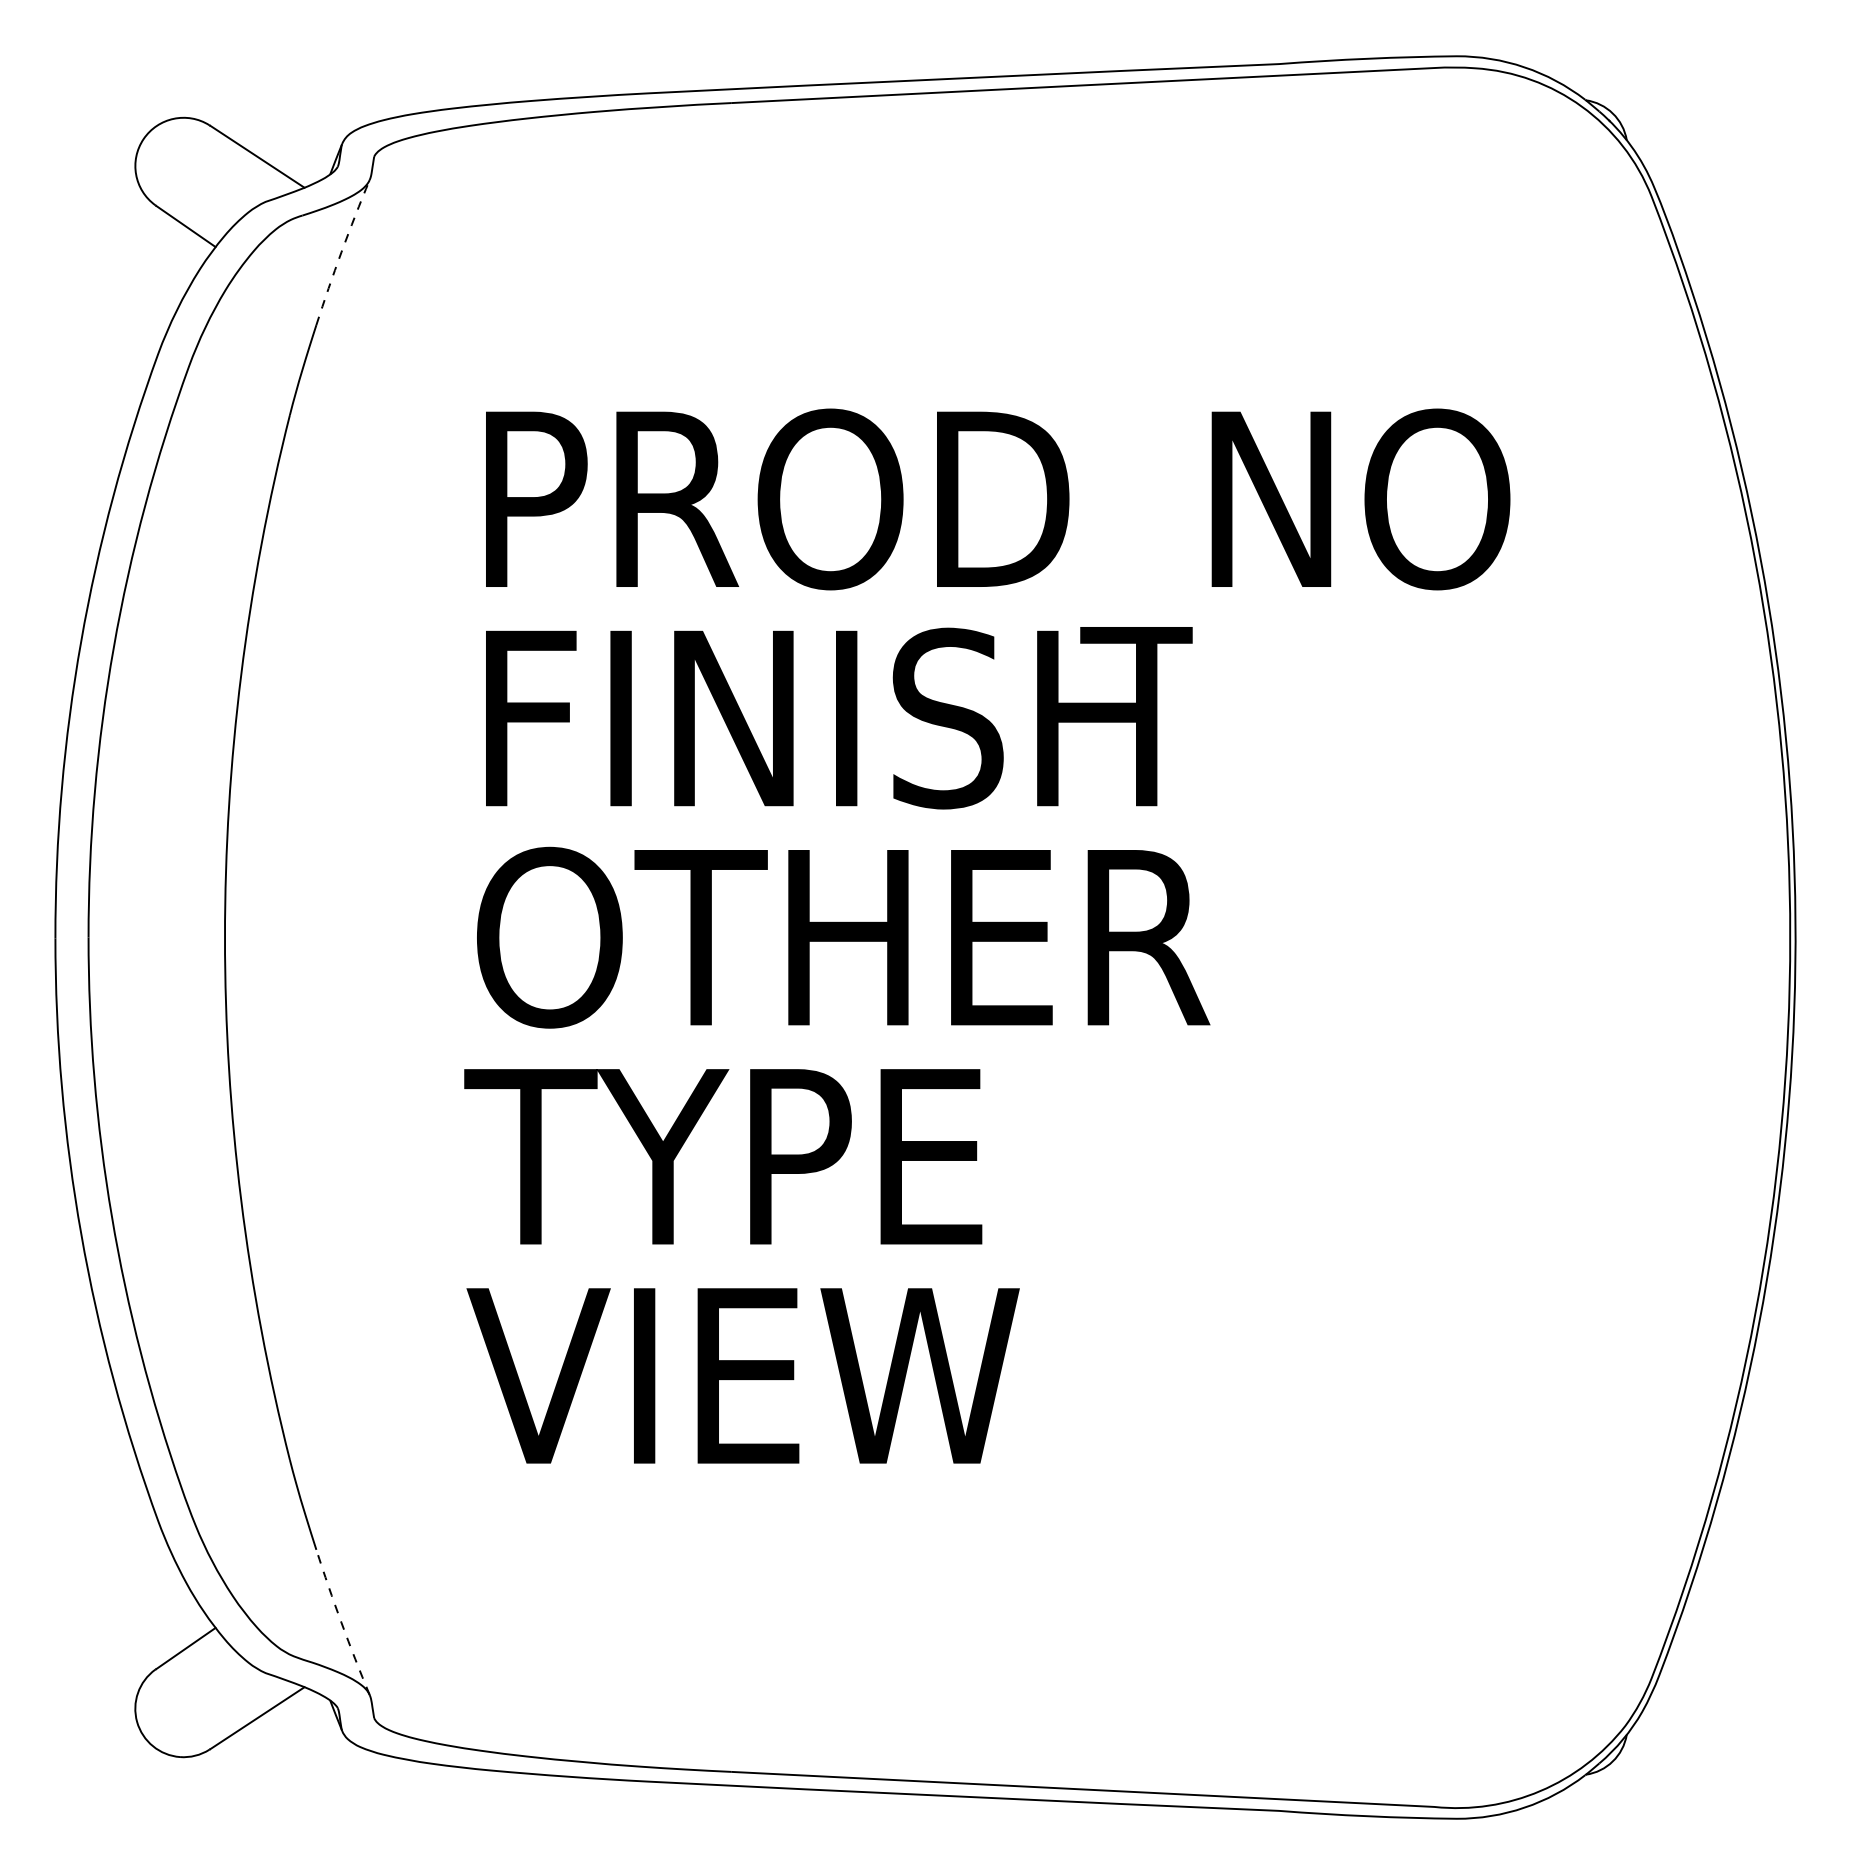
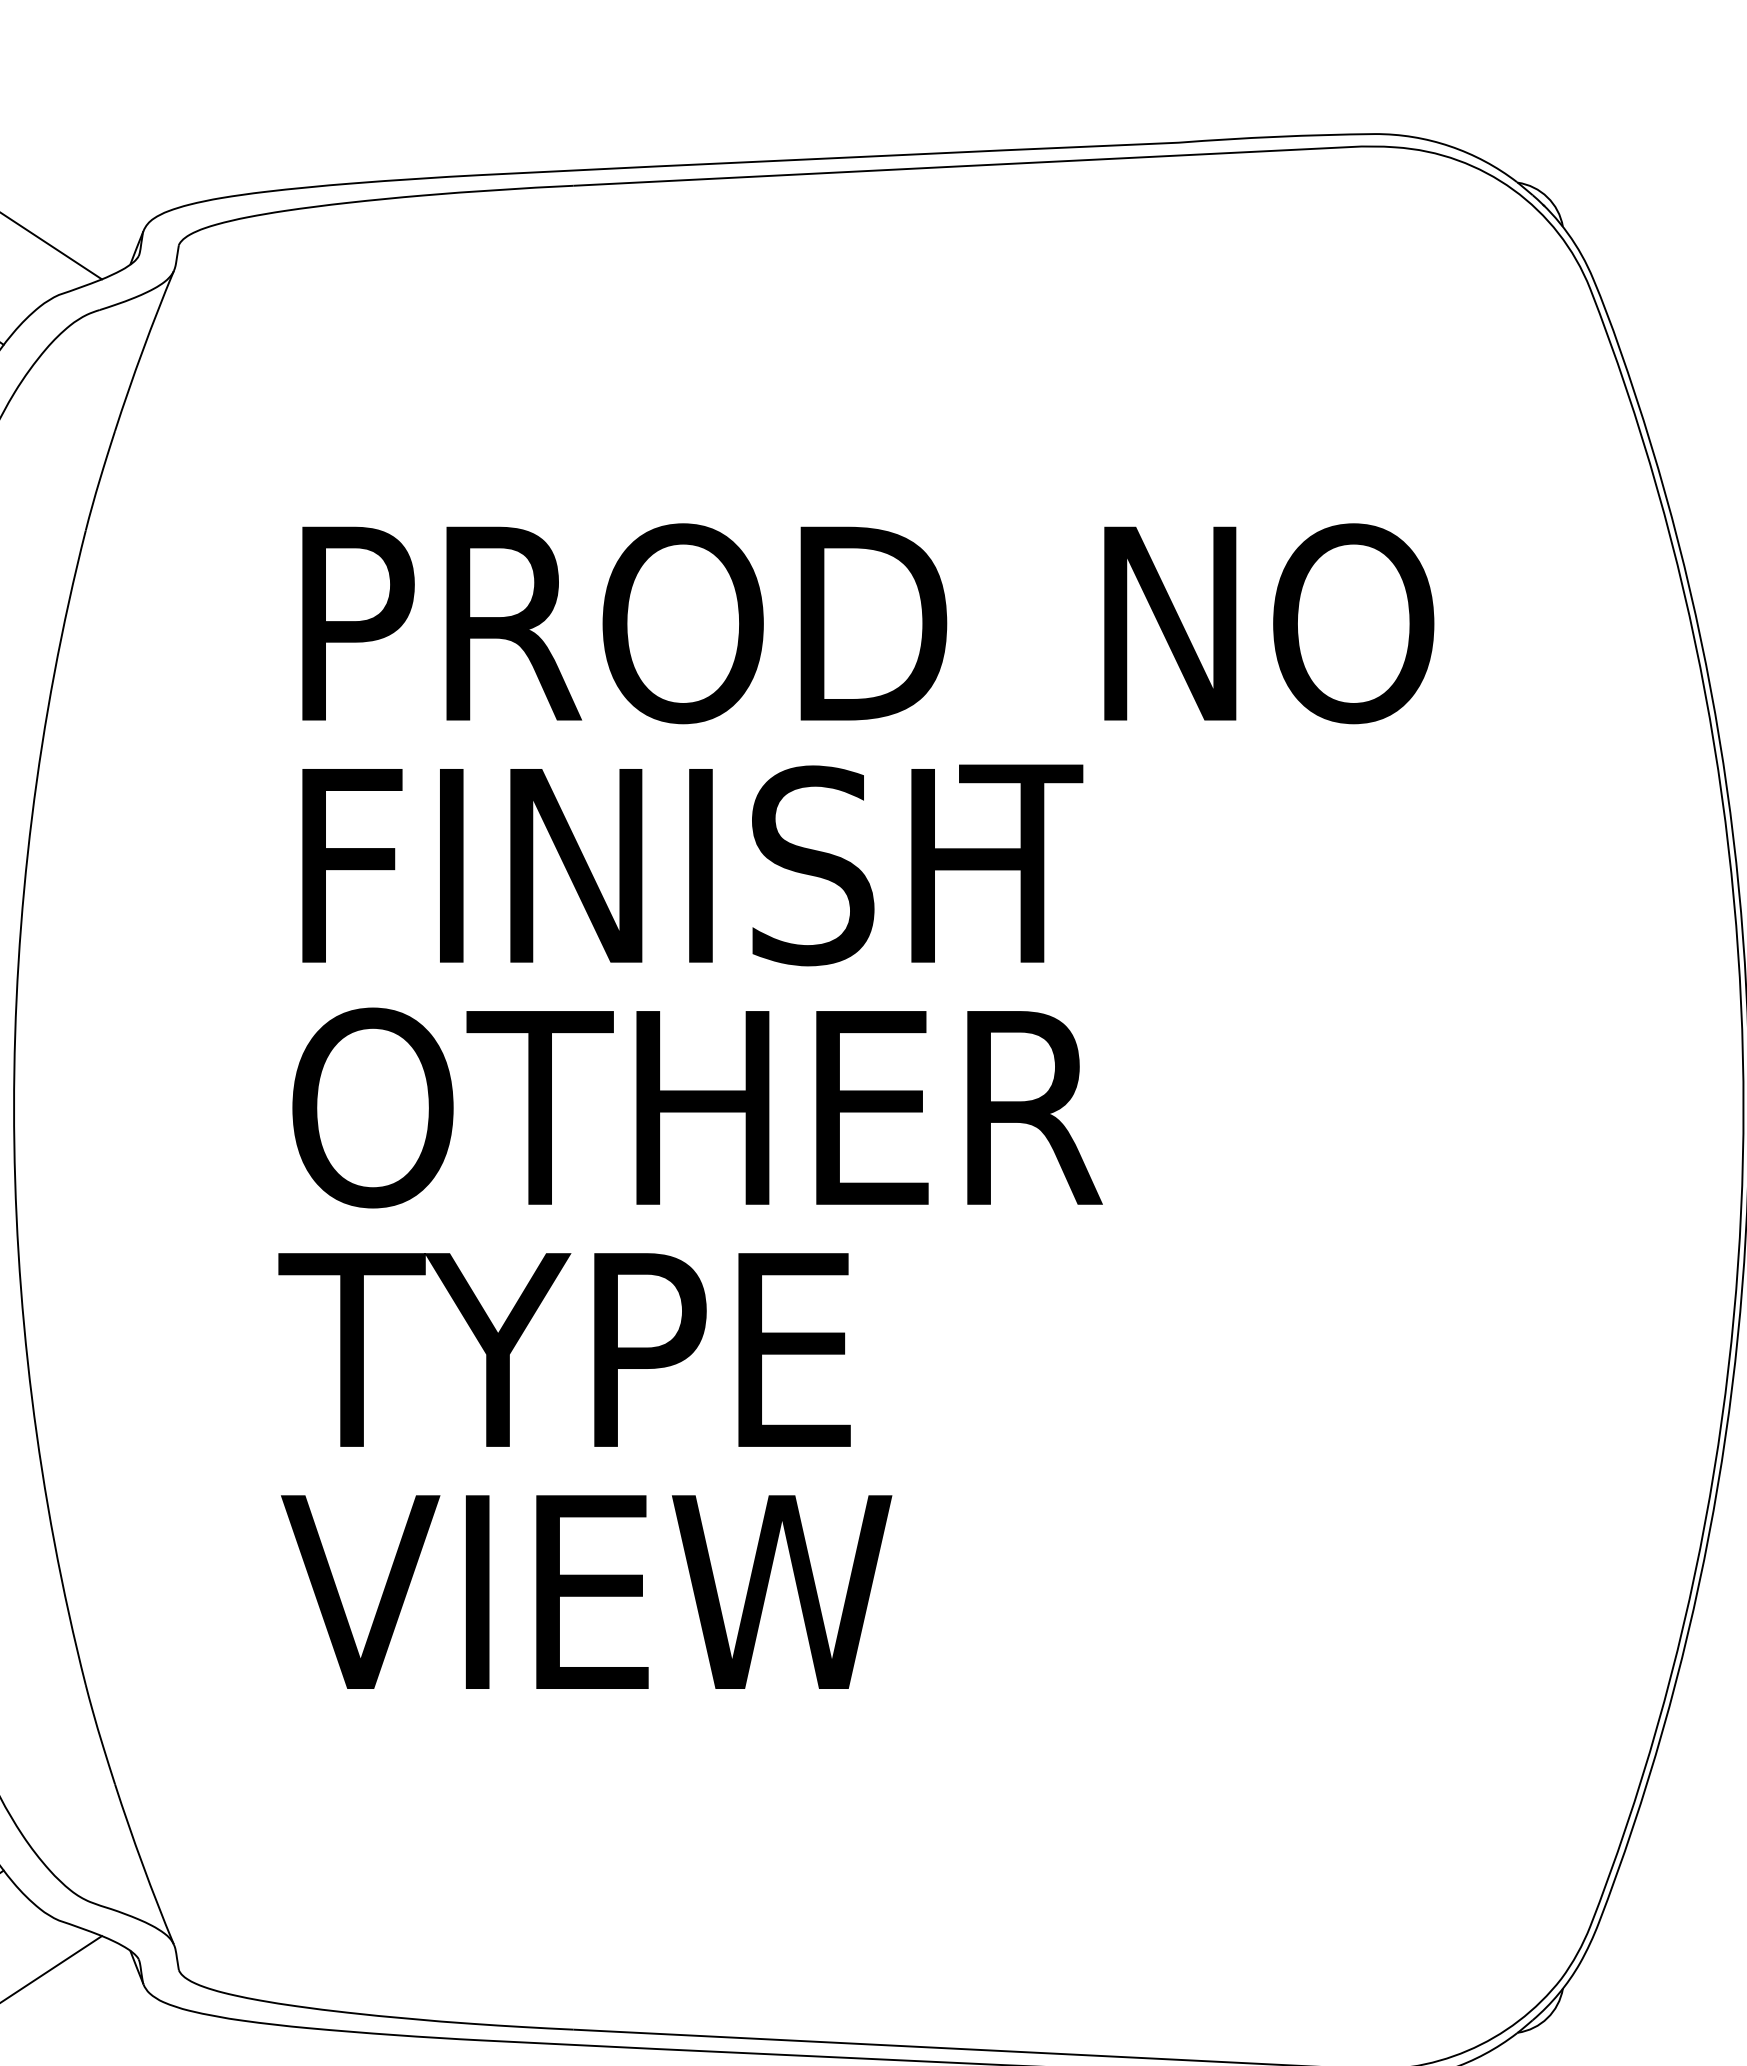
line: (341, 252) -> (142, 350), dashed -> solid
line: (341, 1622) -> (142, 1864), dashed -> solid

